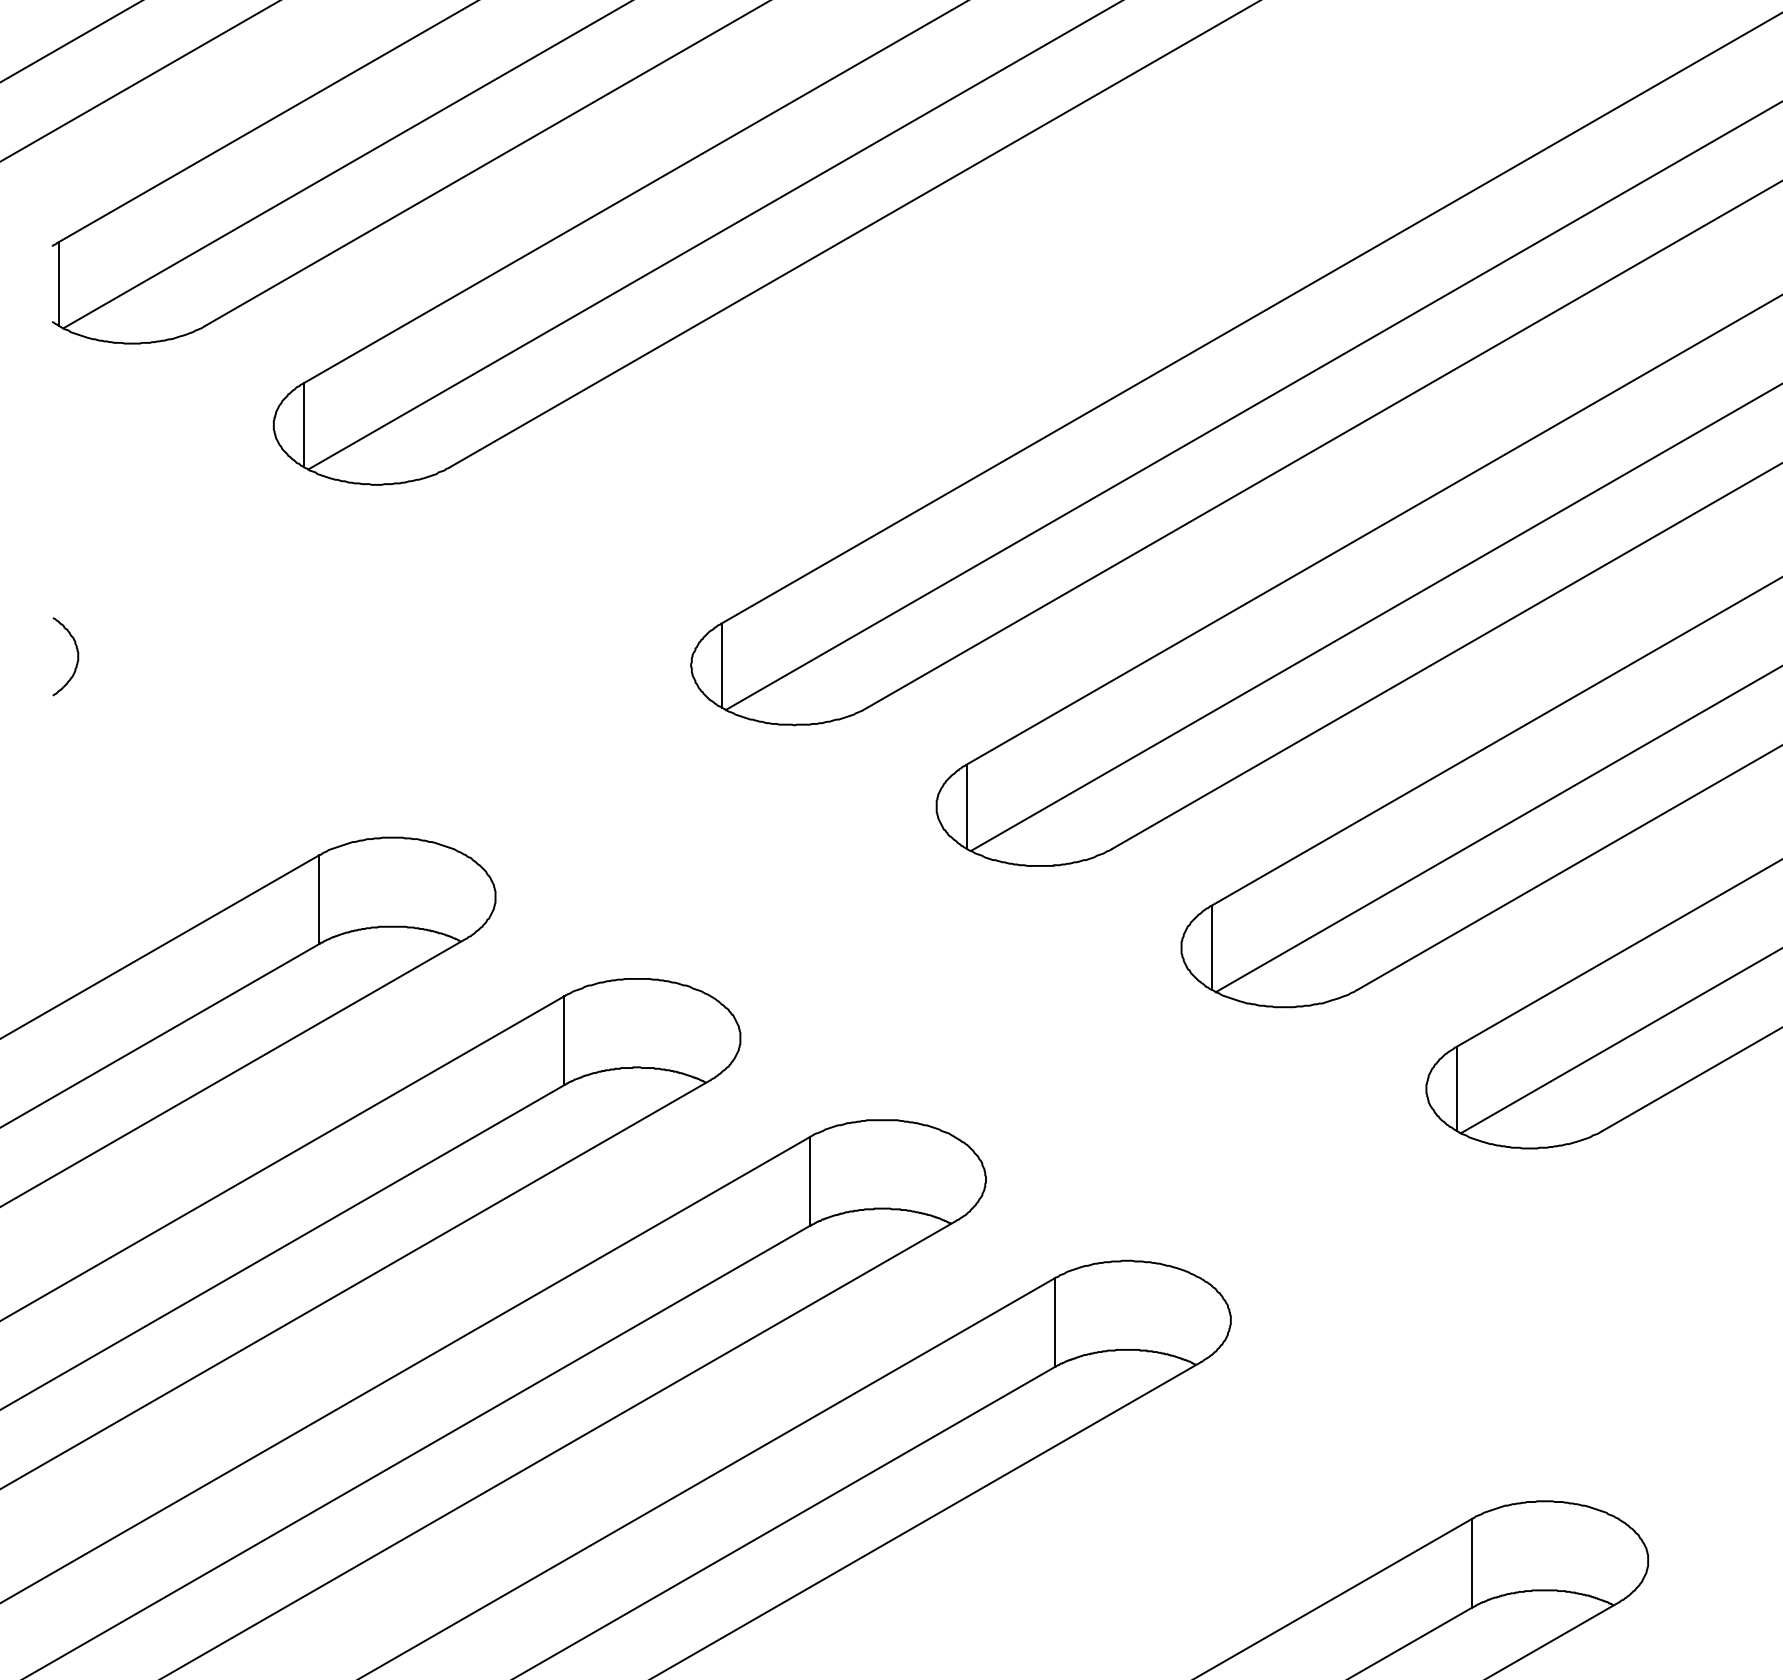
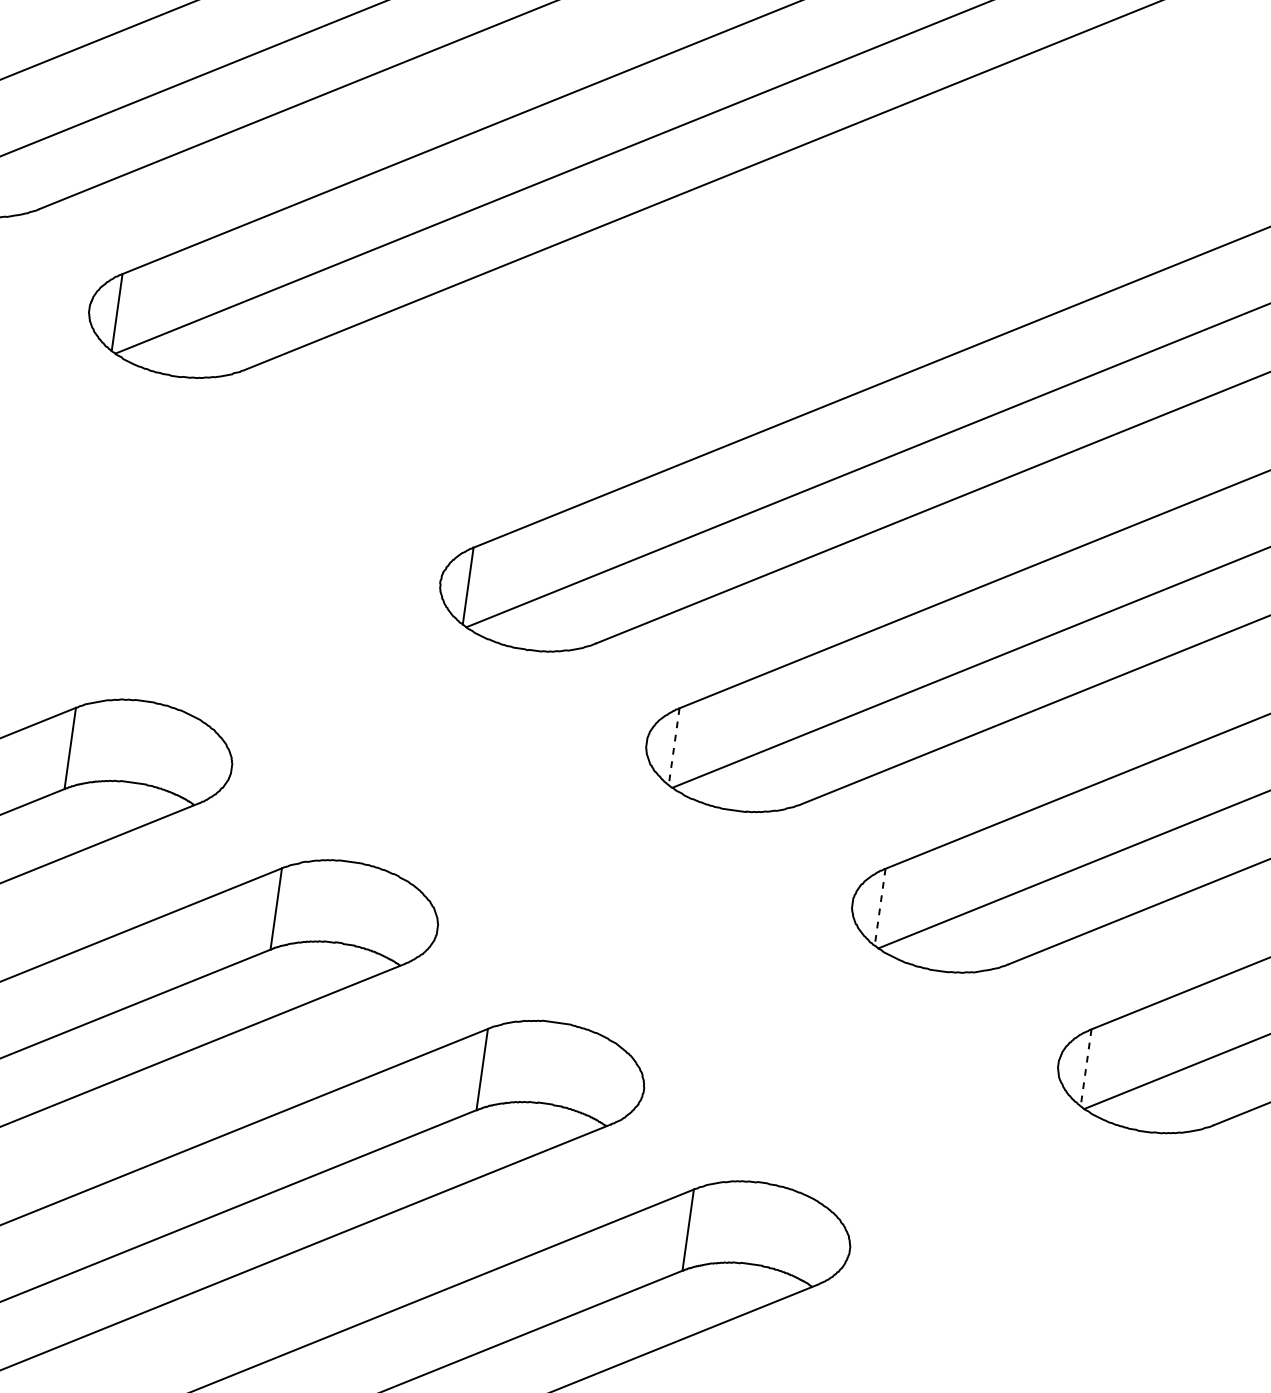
line: (966, 807) -> (673, 747), solid -> dashed
line: (1211, 948) -> (879, 907), solid -> dashed
line: (1456, 1089) -> (1085, 1068), solid -> dashed

